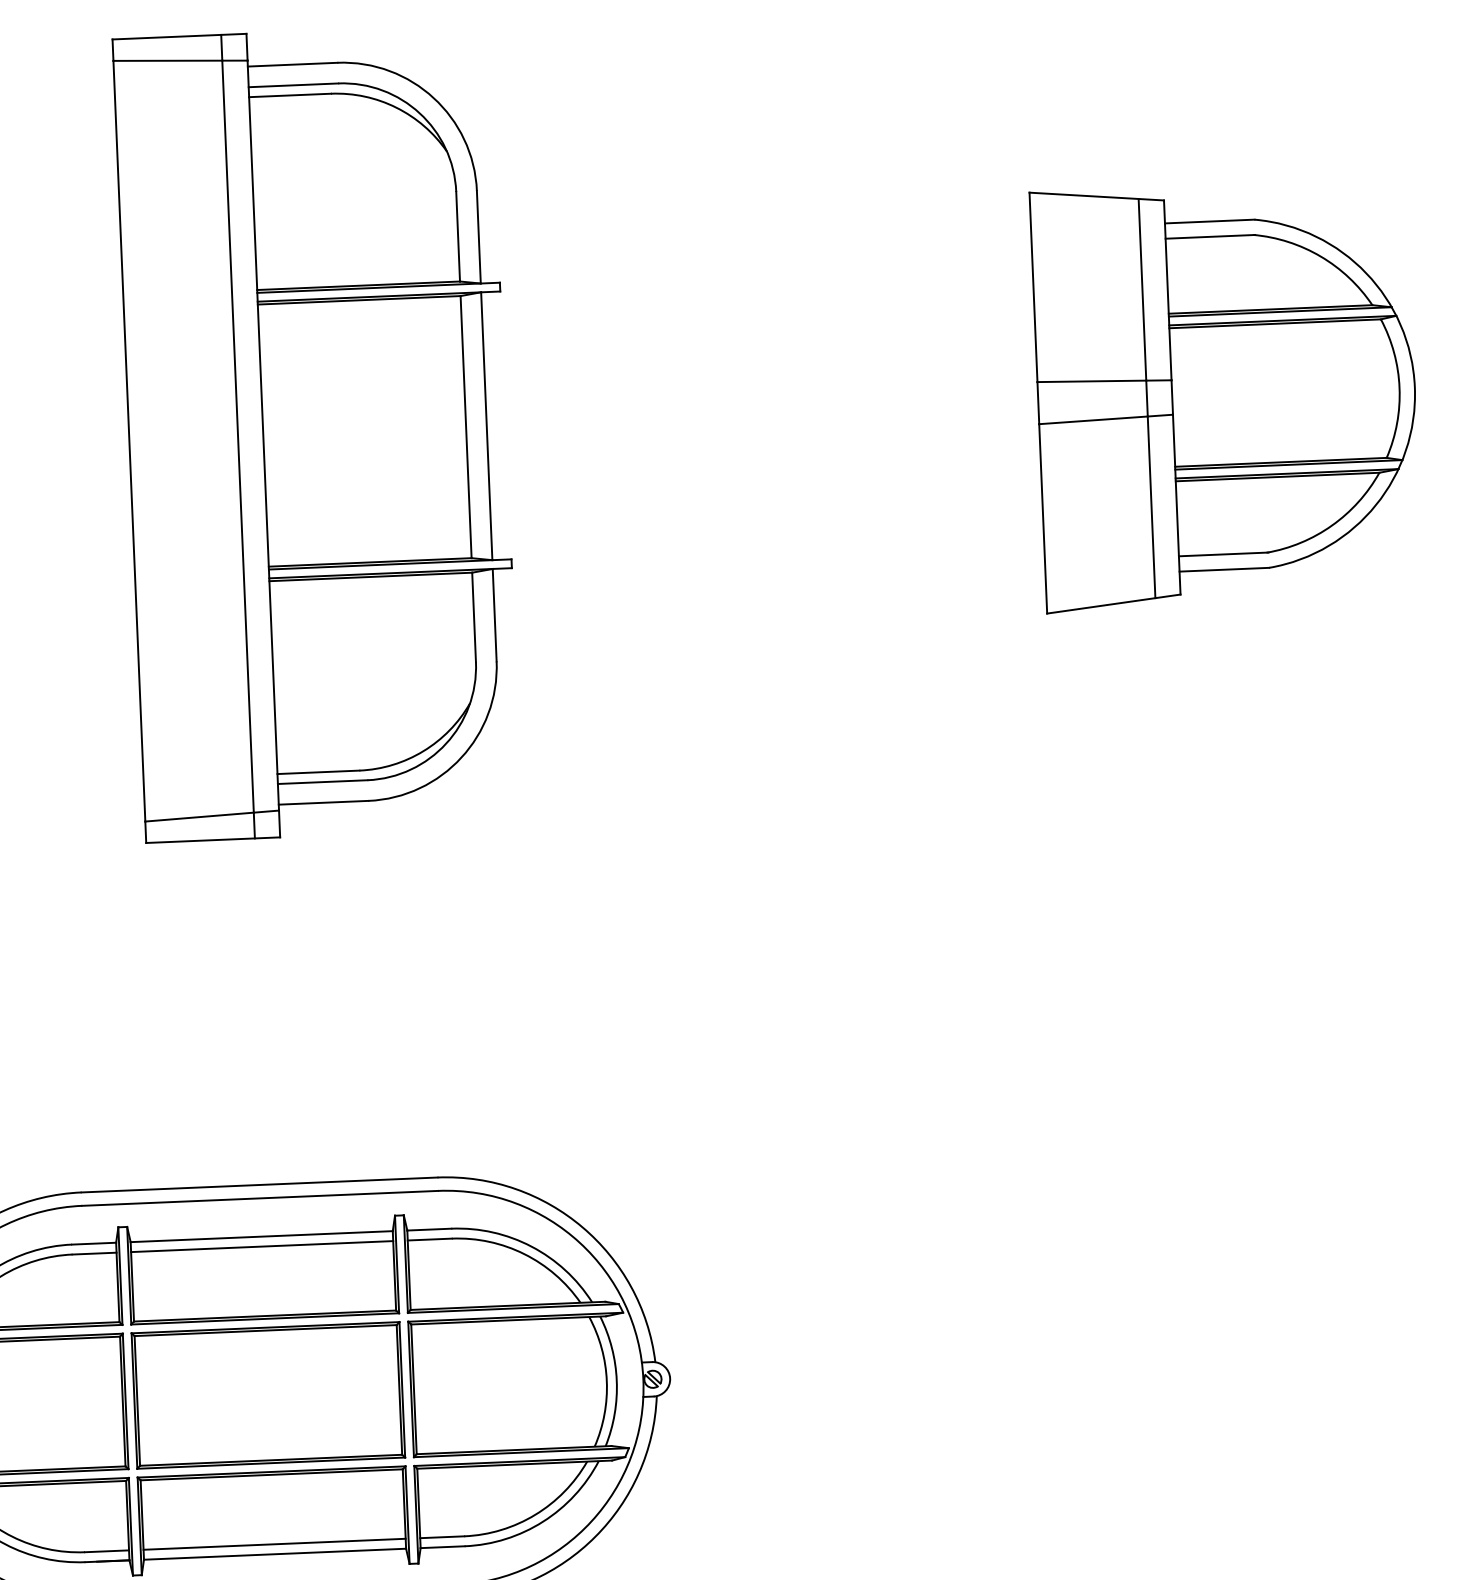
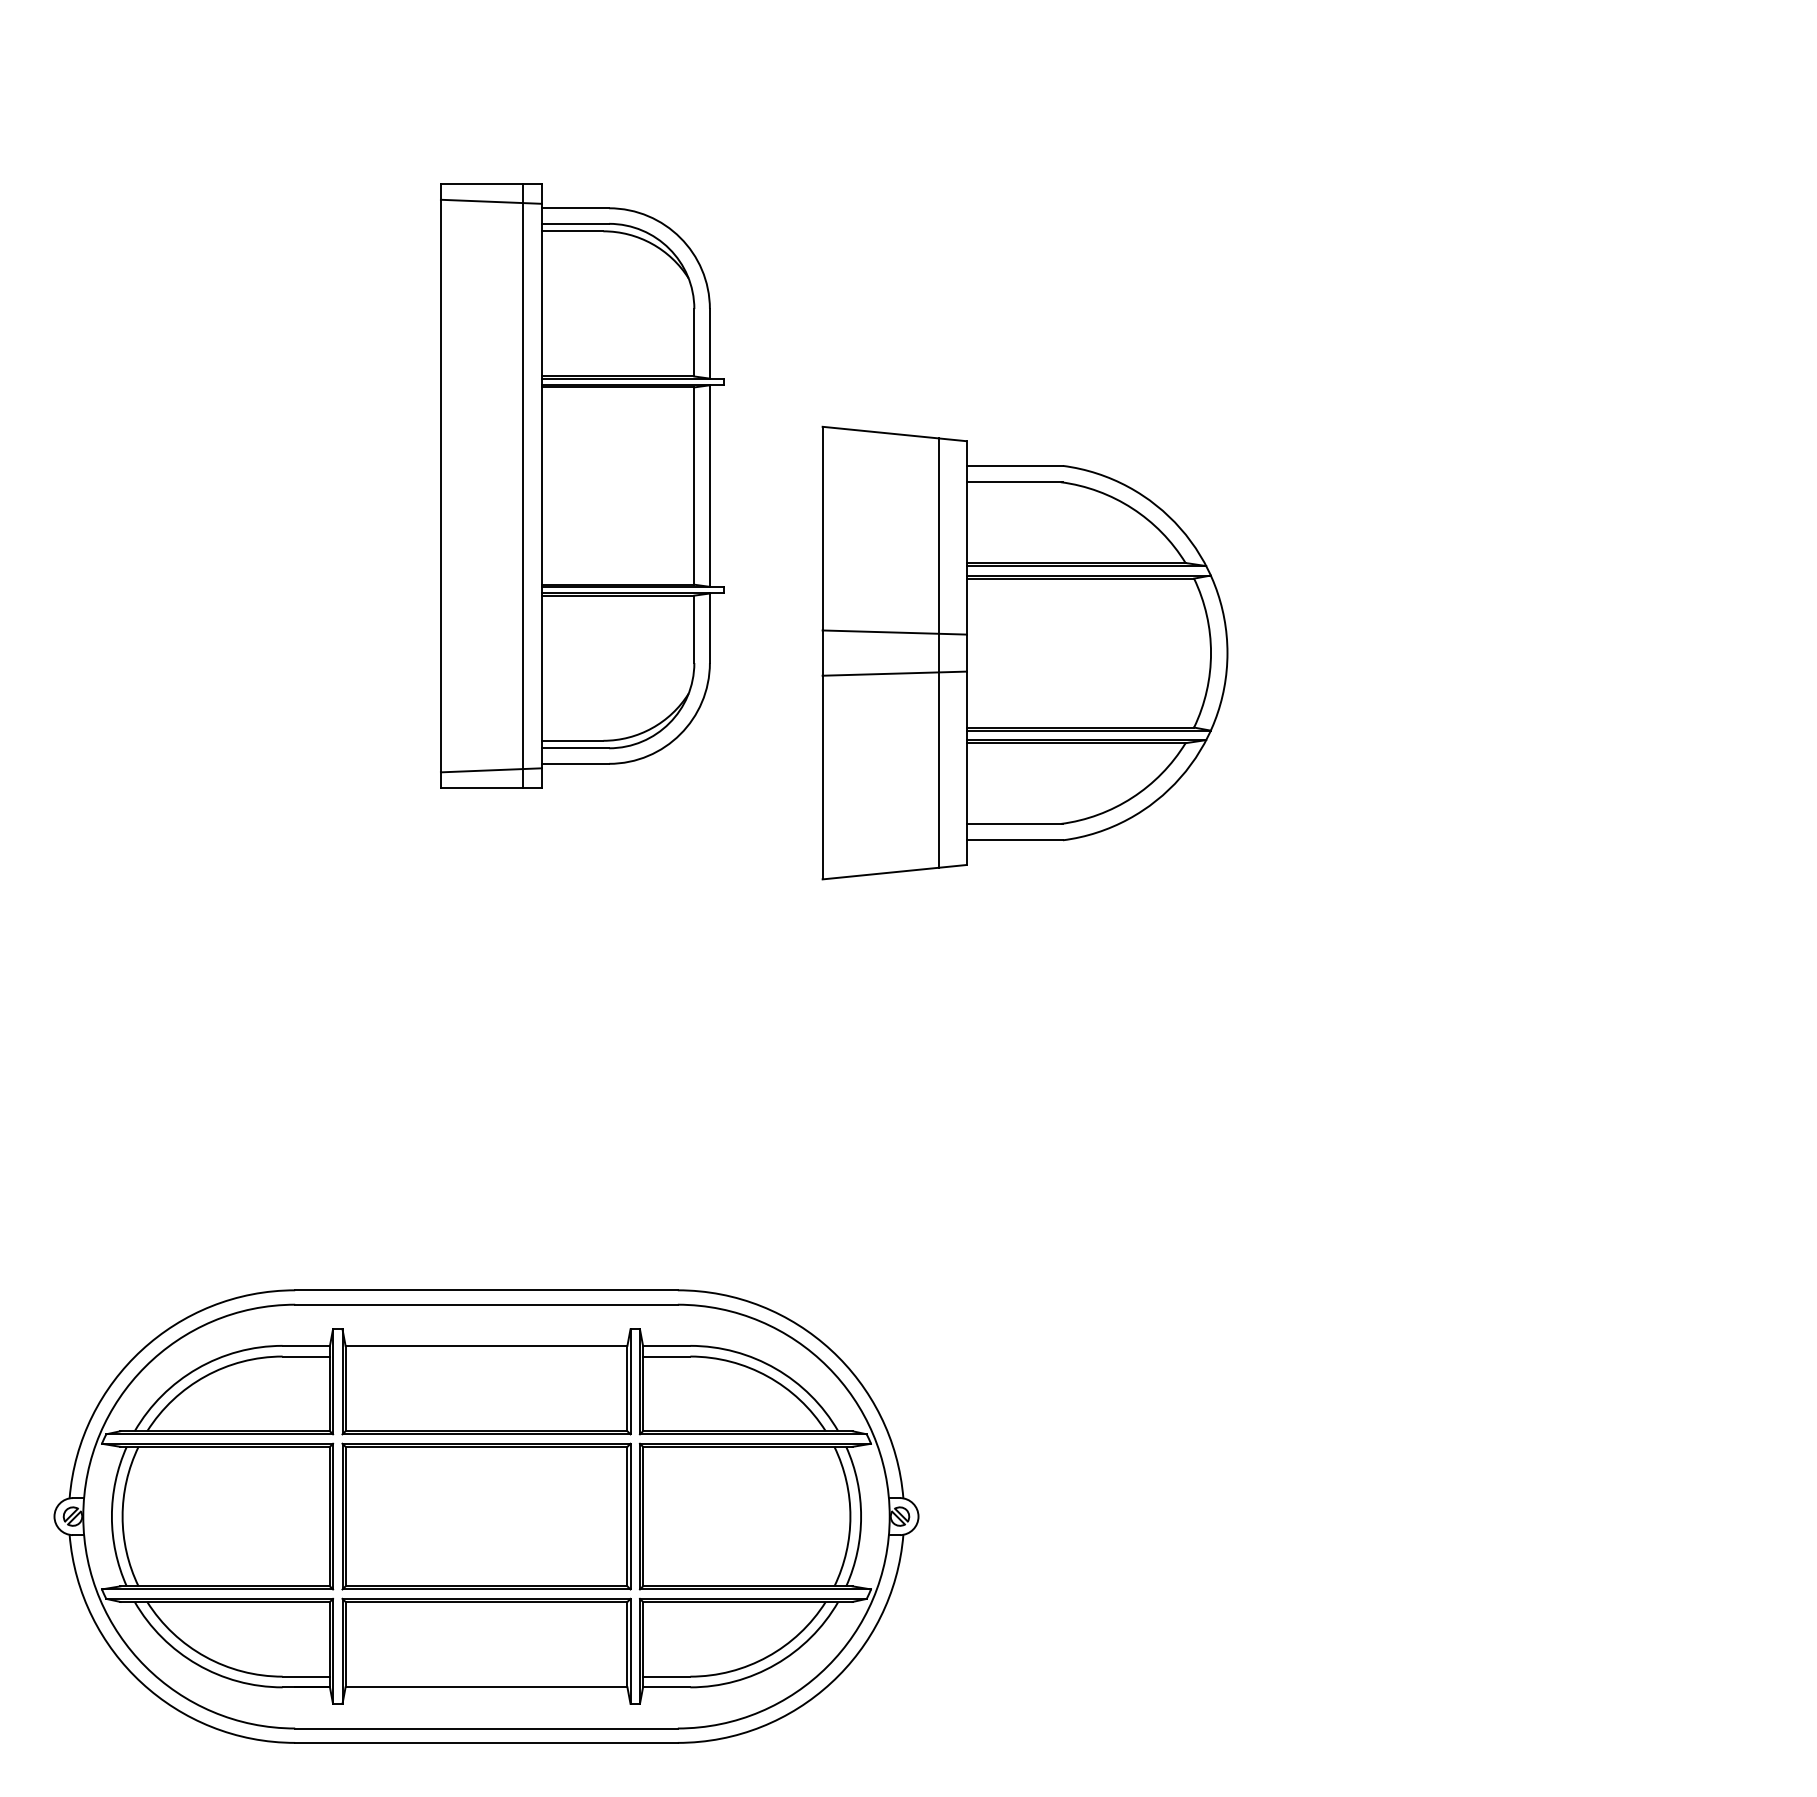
part: (1226, 394) -> (1024, 652), moved
part: (317, 432) -> (582, 485), size x0.7
line: (262, 1246) -> (486, 1356), removed
line: (274, 1544) -> (486, 1676), removed

